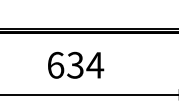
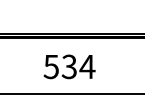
text: (55, 64) -> (51, 66), 634 -> 534

